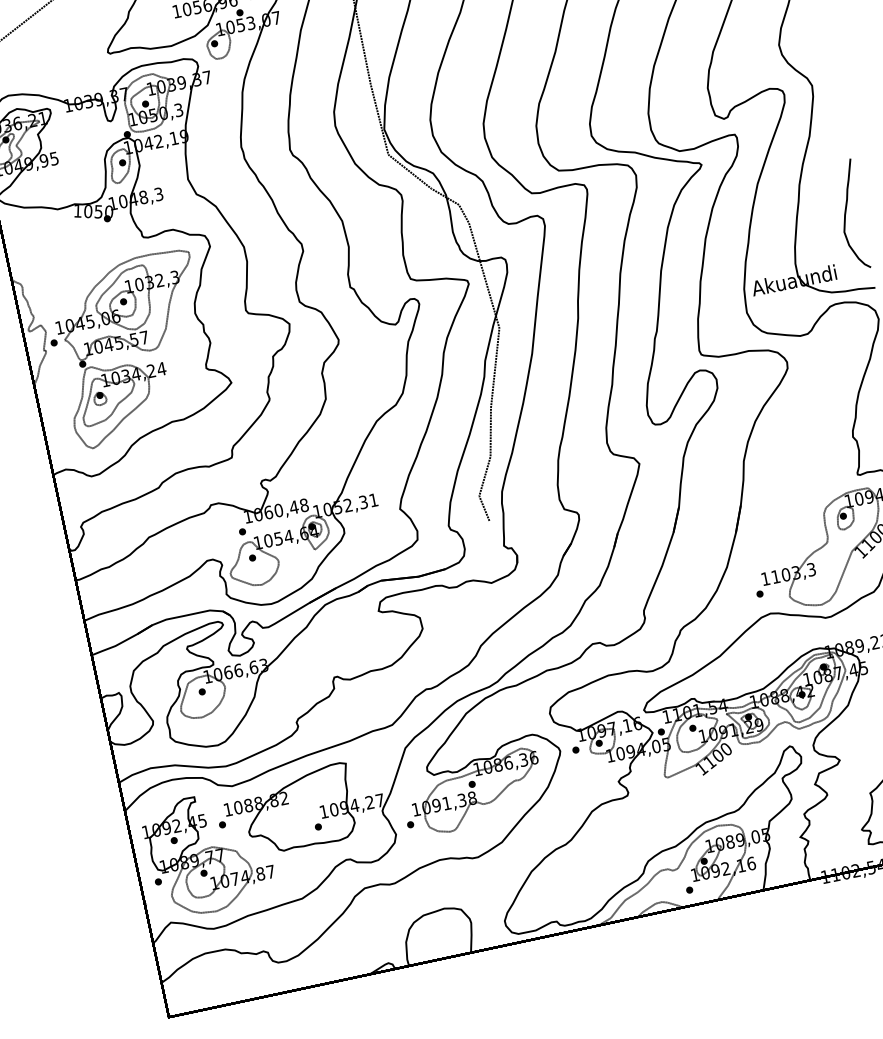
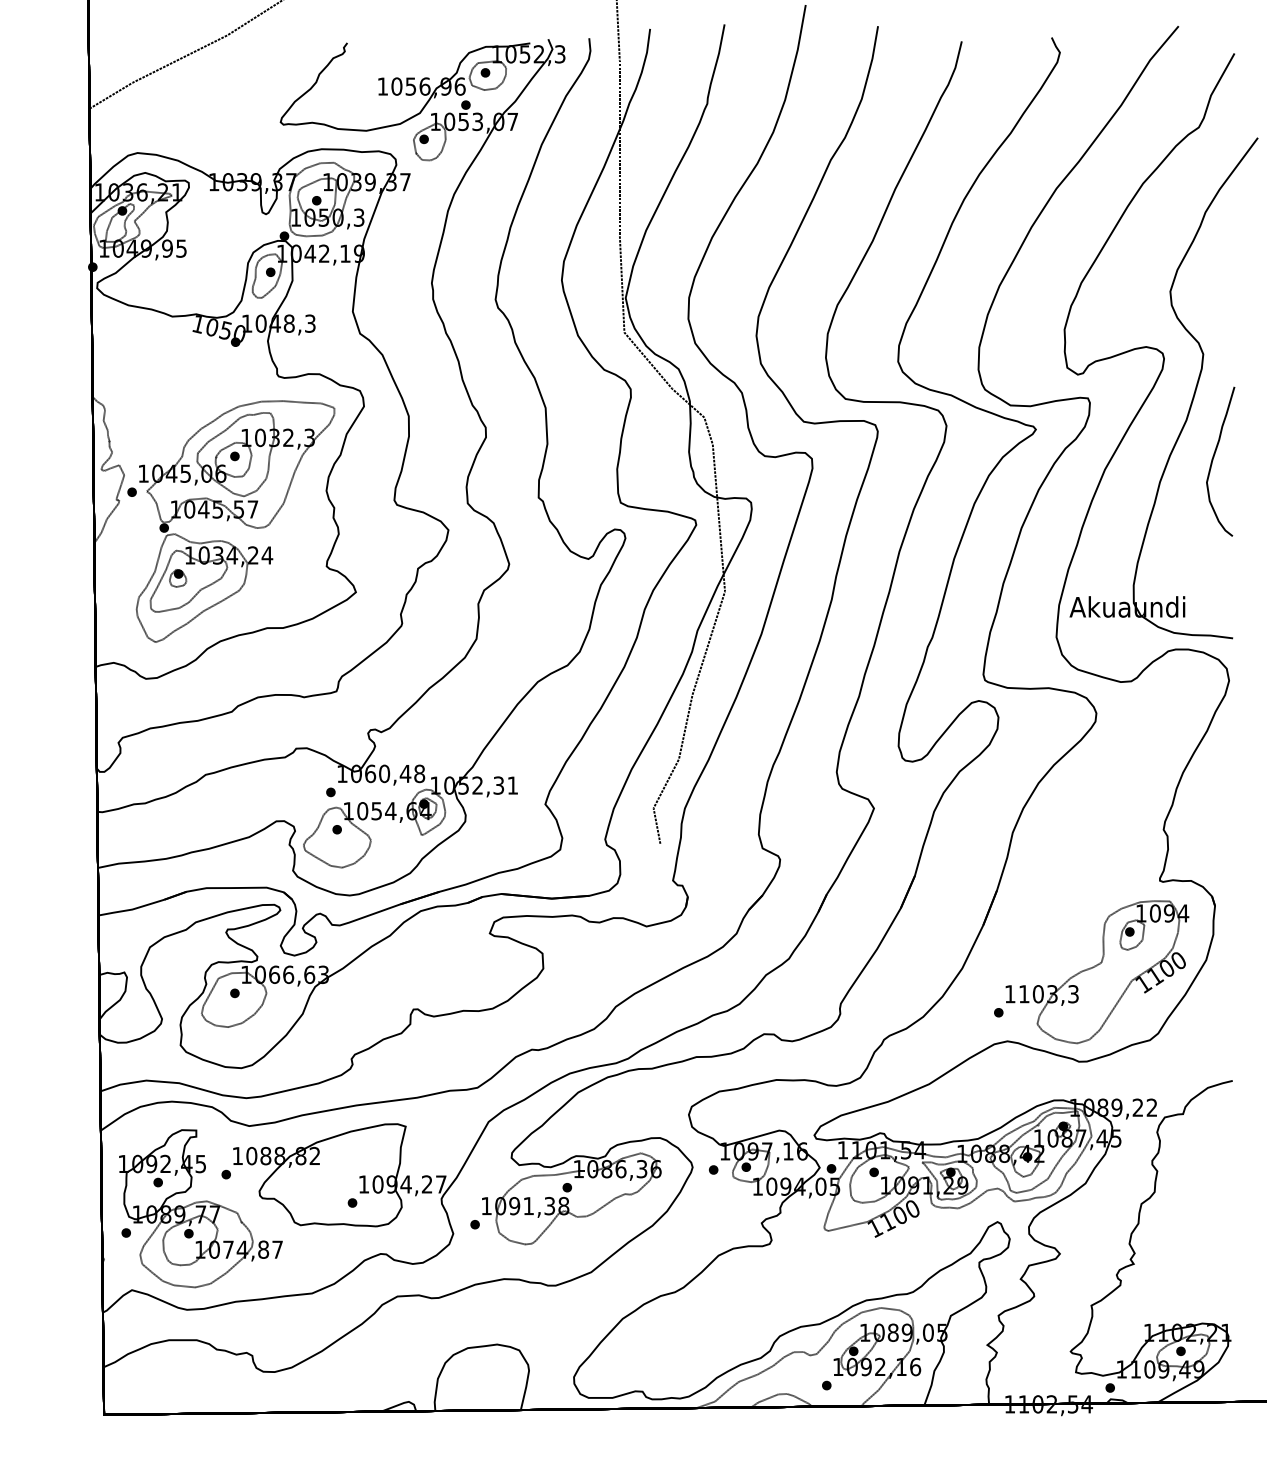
part: (845, 215) -> (1213, 460), moved

